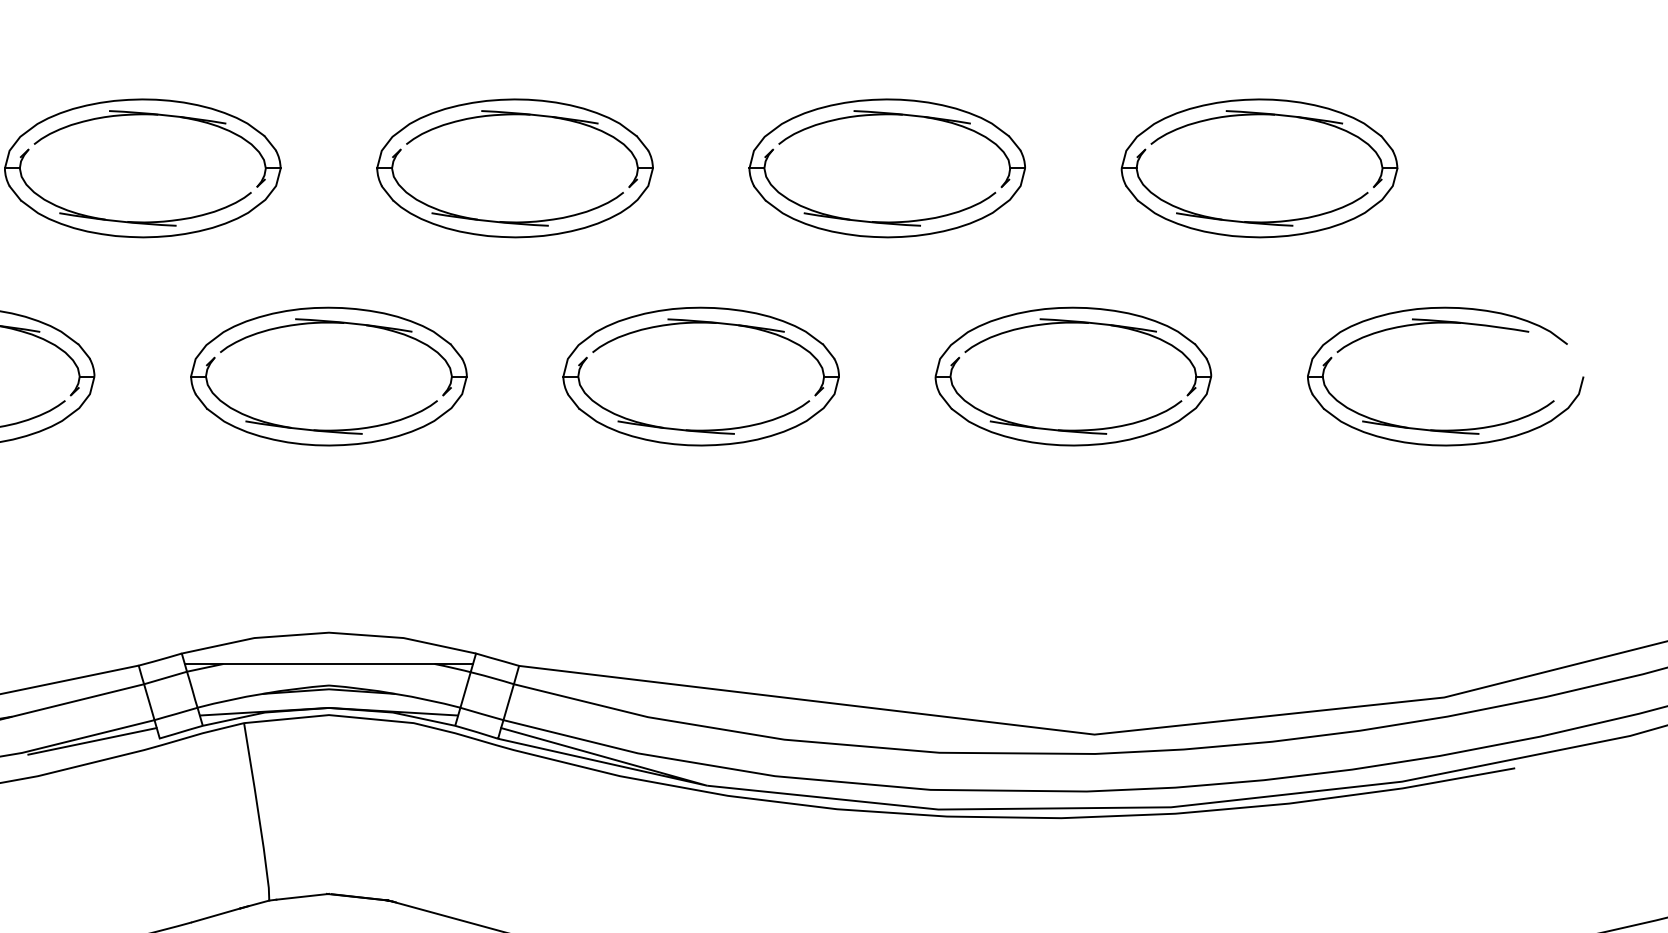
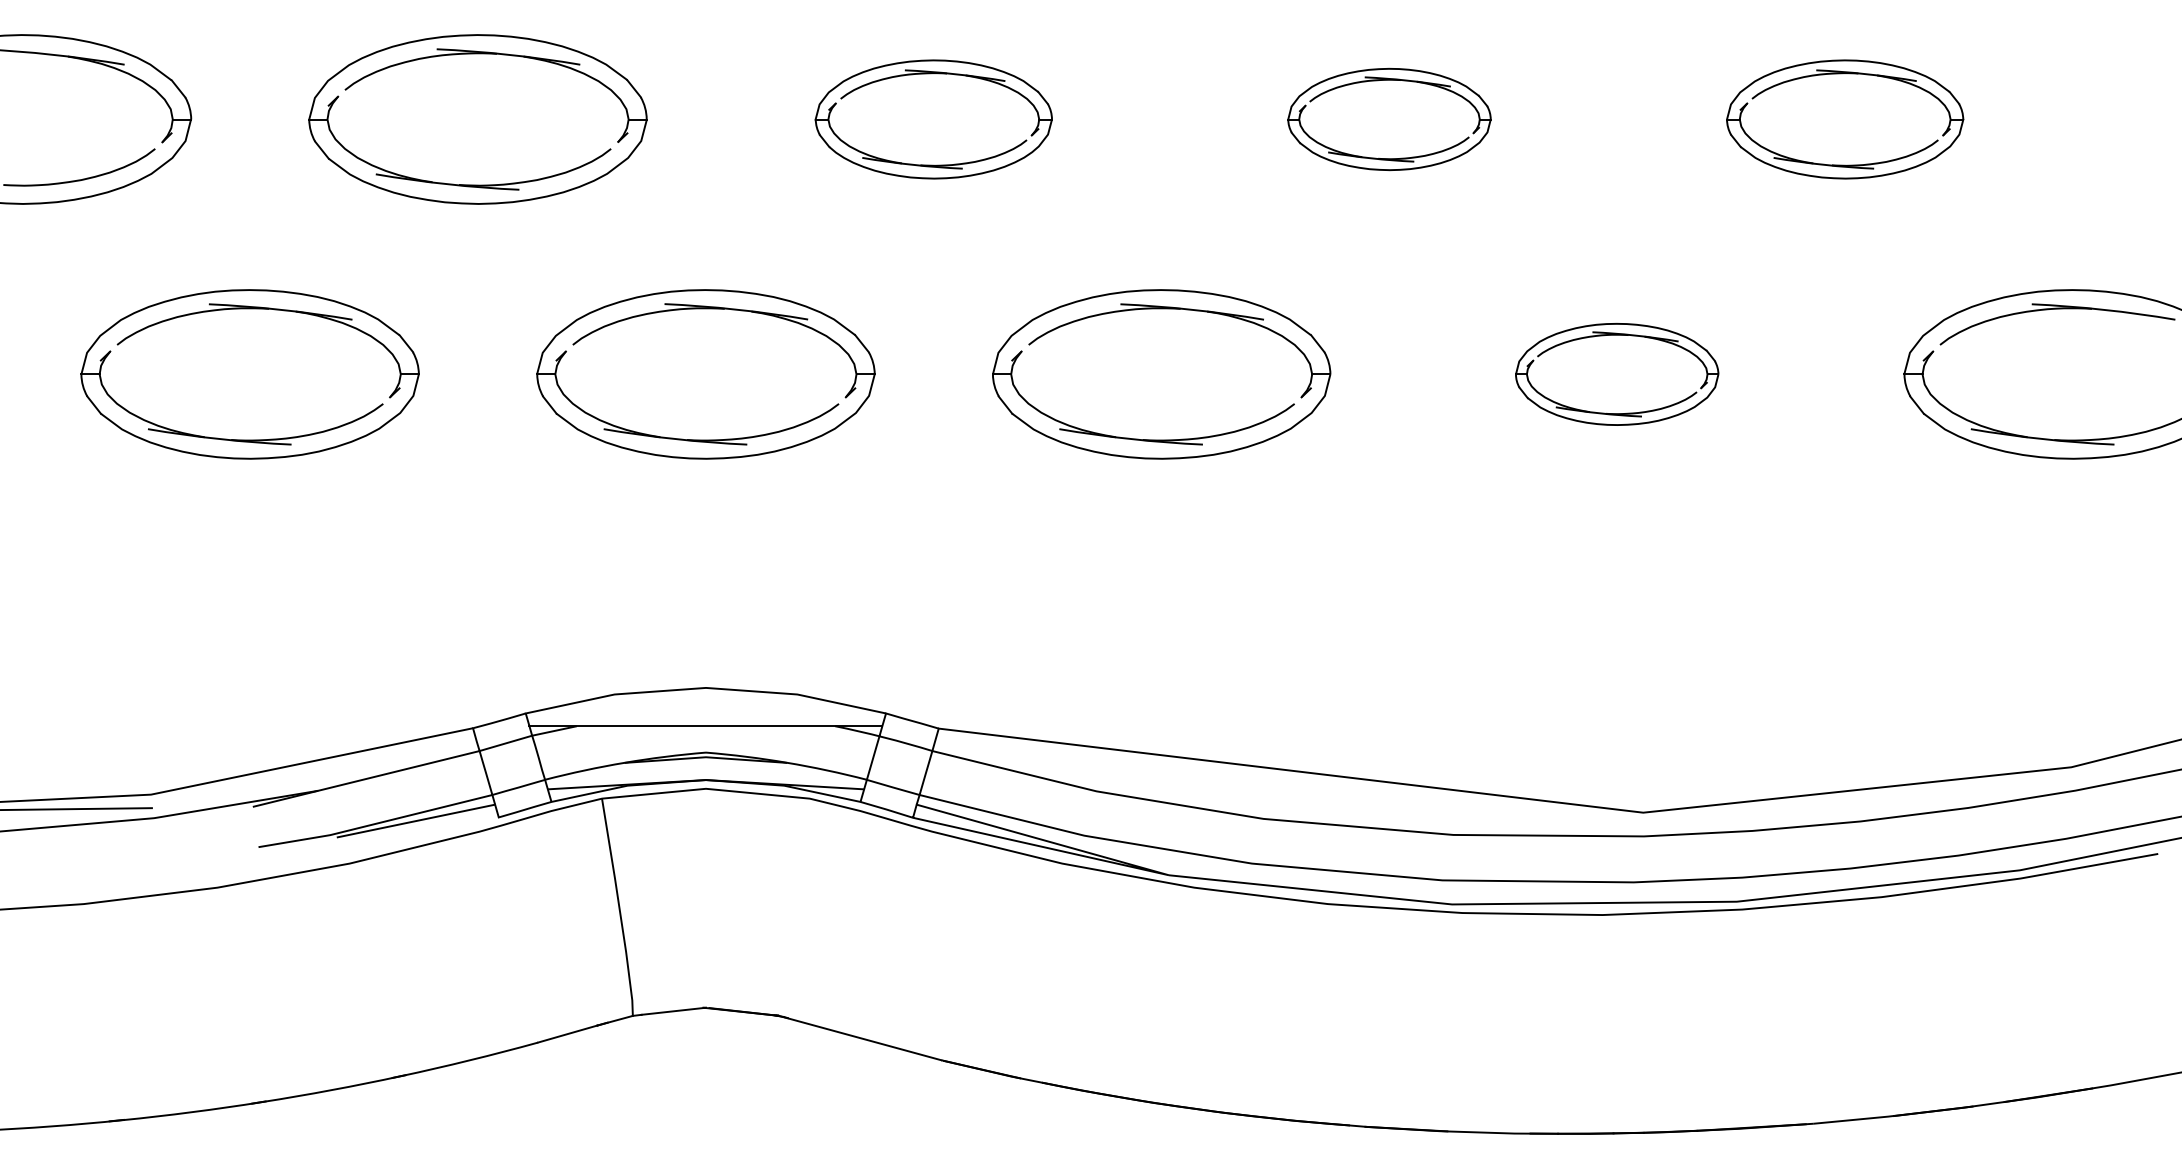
part: (514, 168) -> (933, 119), size x0.7
part: (887, 168) -> (1389, 119), size x0.6
part: (1258, 168) -> (1844, 119), size x0.7
part: (1072, 376) -> (1616, 374), size x0.6

